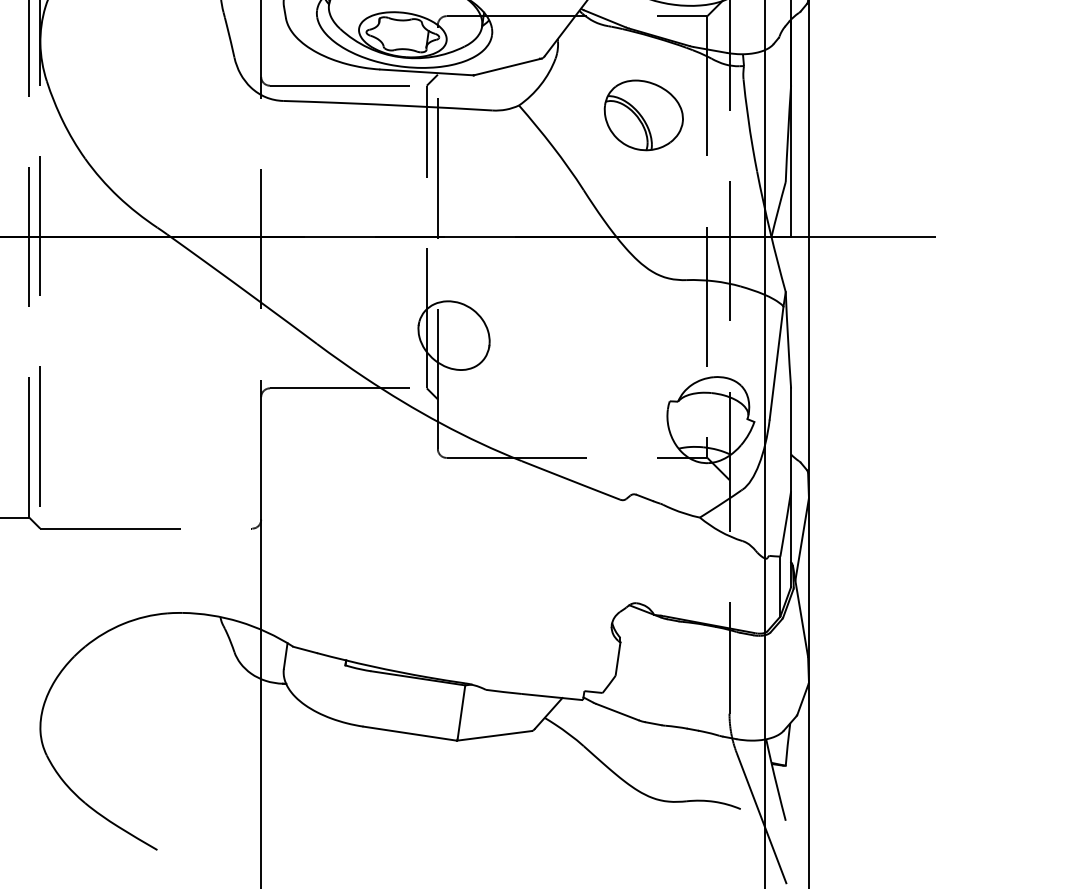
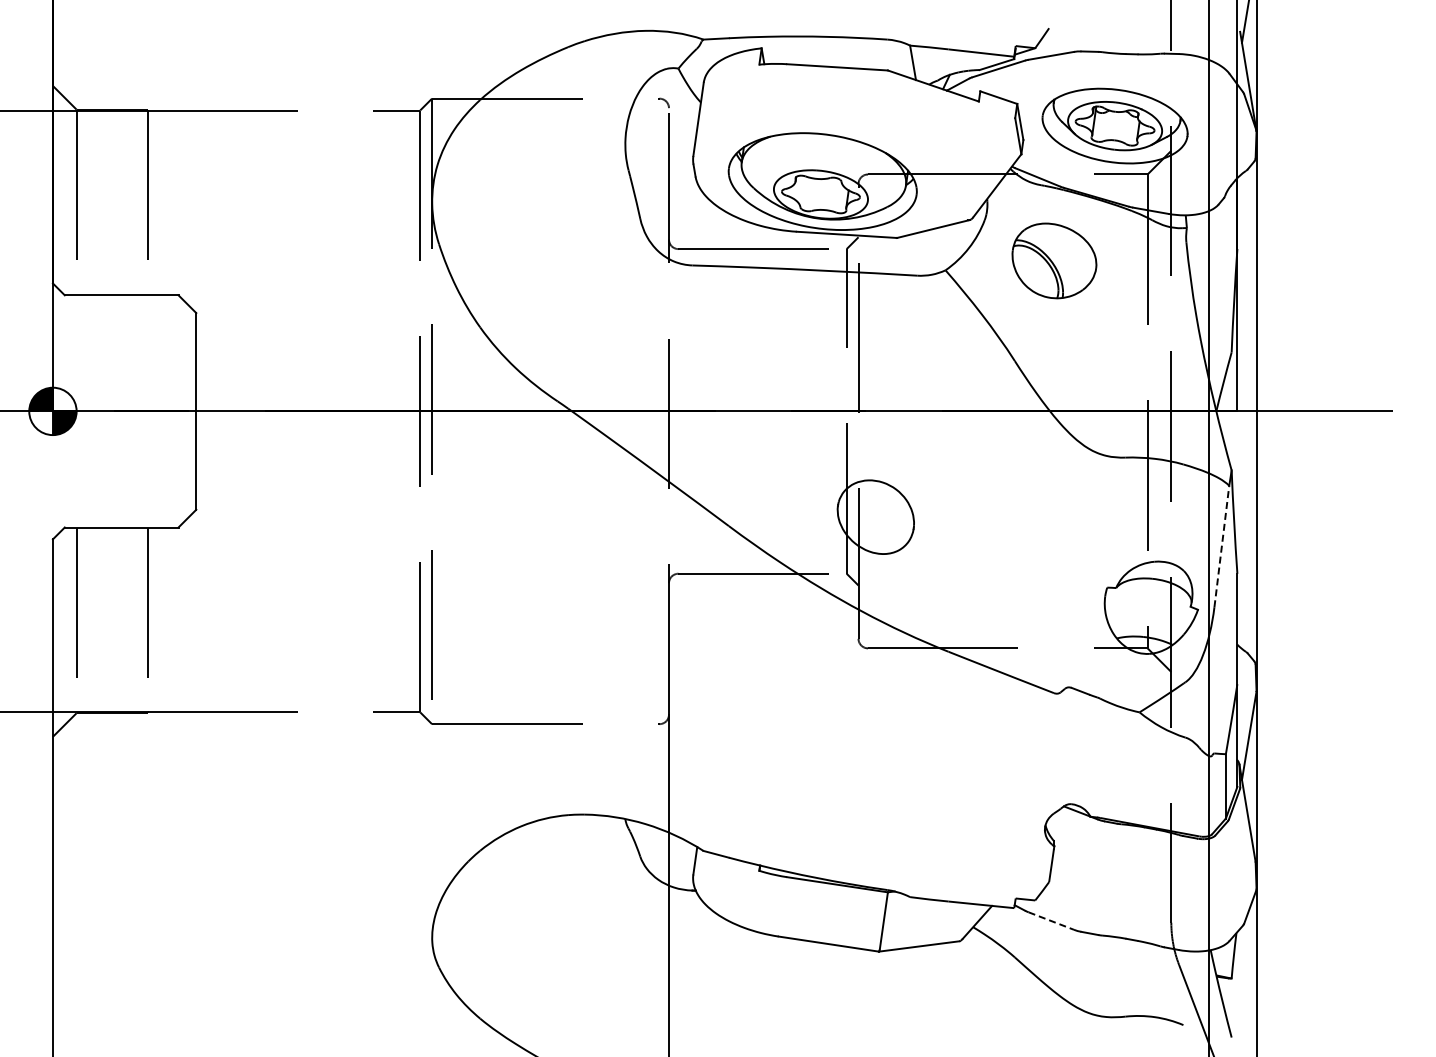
part: (643, 114) -> (1054, 260), moved
line: (776, 362) -> (1221, 546), solid -> dashed
line: (617, 712) -> (1051, 921), solid -> dashed

